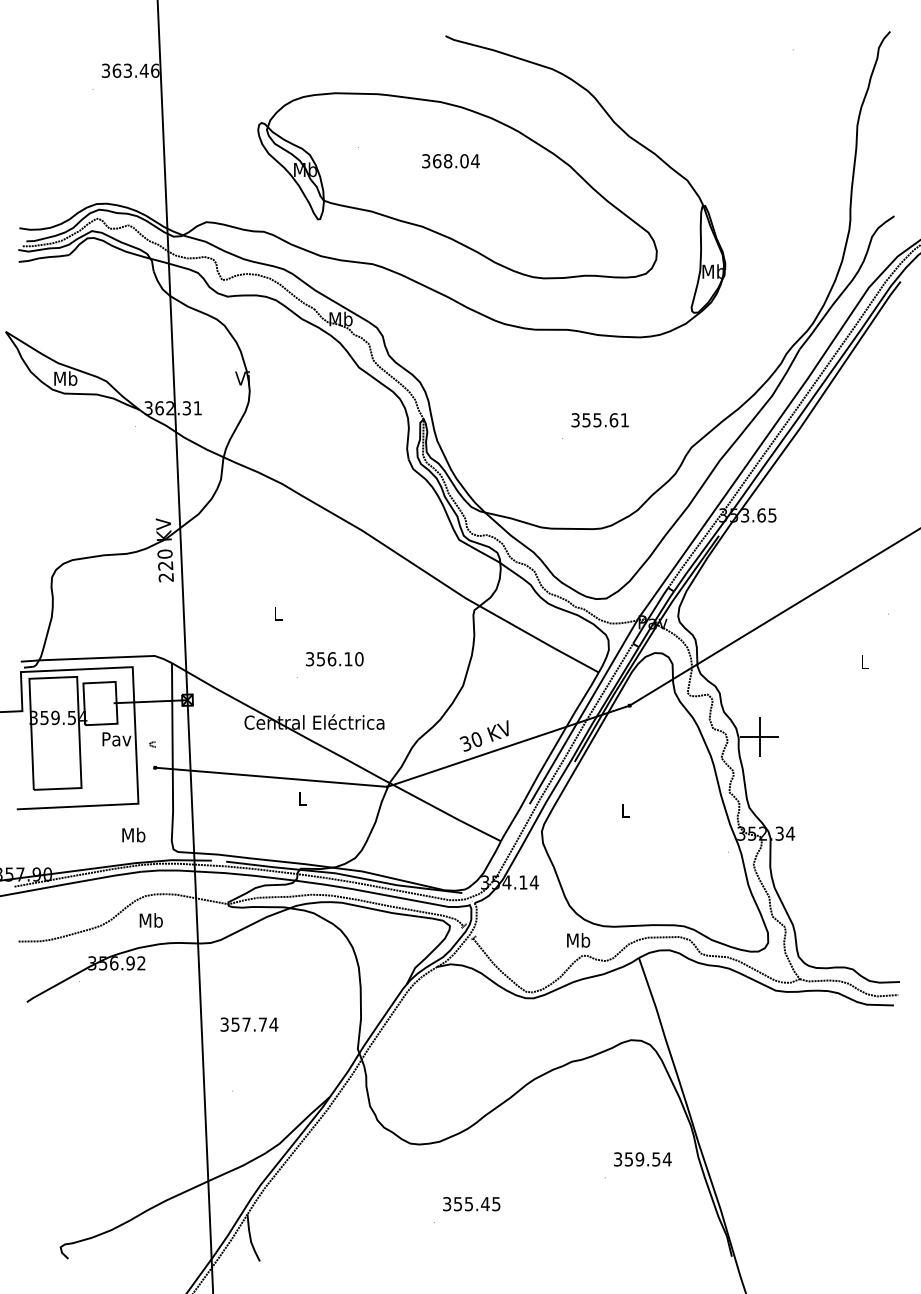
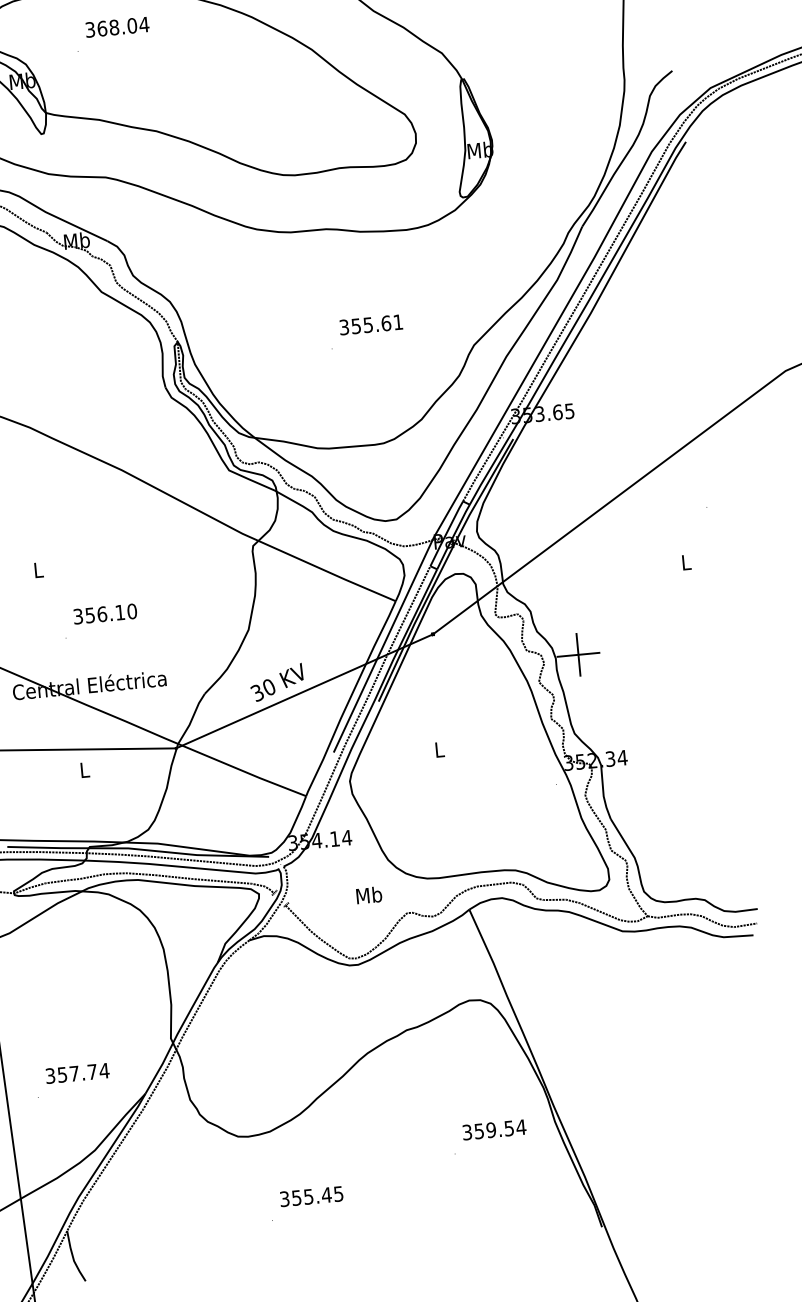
text: (450, 161) -> (116, 27), moved
text: (578, 940) -> (369, 895), moved
text: (249, 1024) -> (77, 1073), moved

